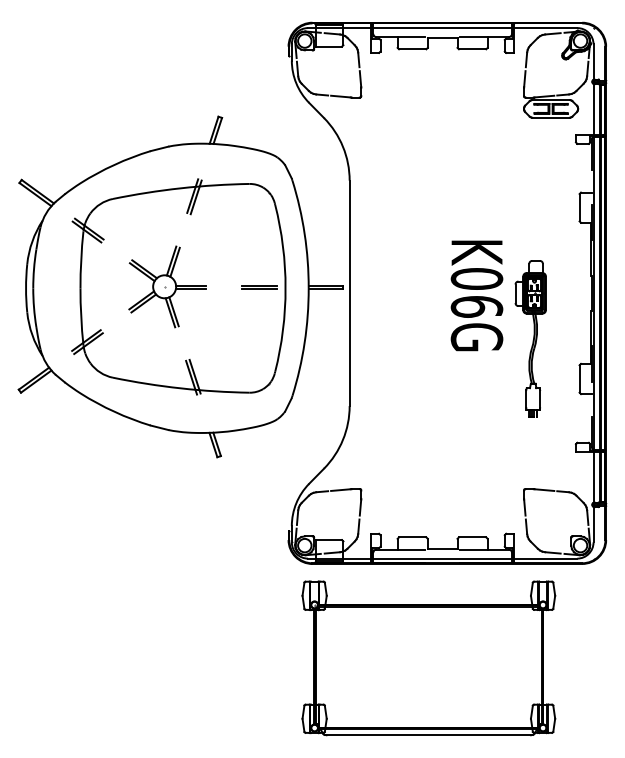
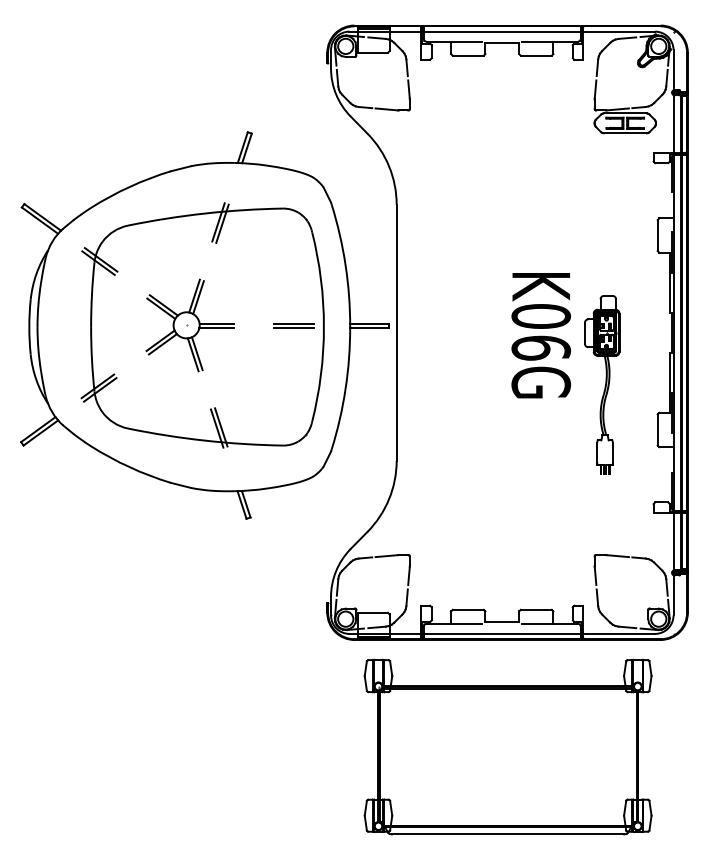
part: (428, 658) -> (507, 747), moved

